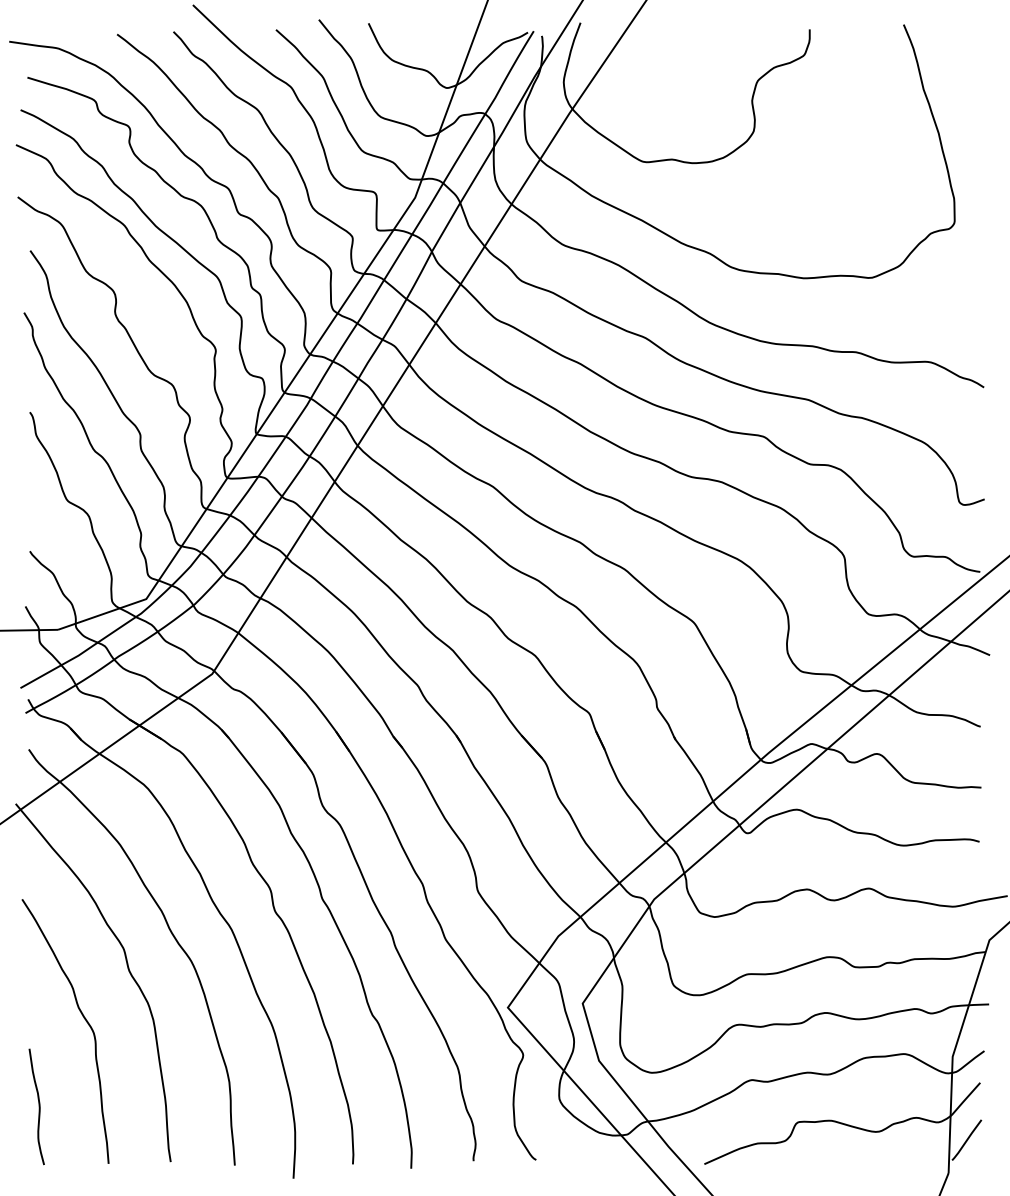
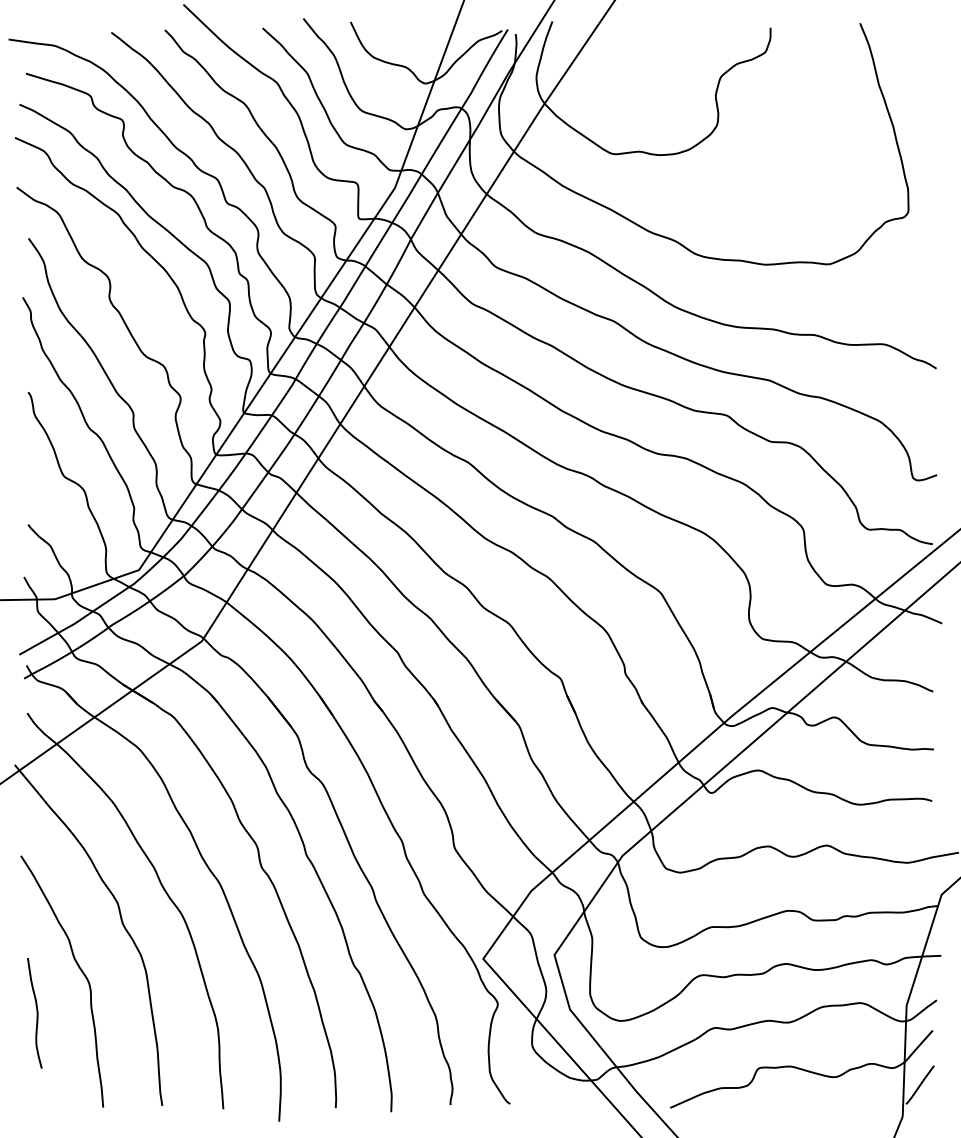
curve: (38, 1107) -> (36, 1013), moved

